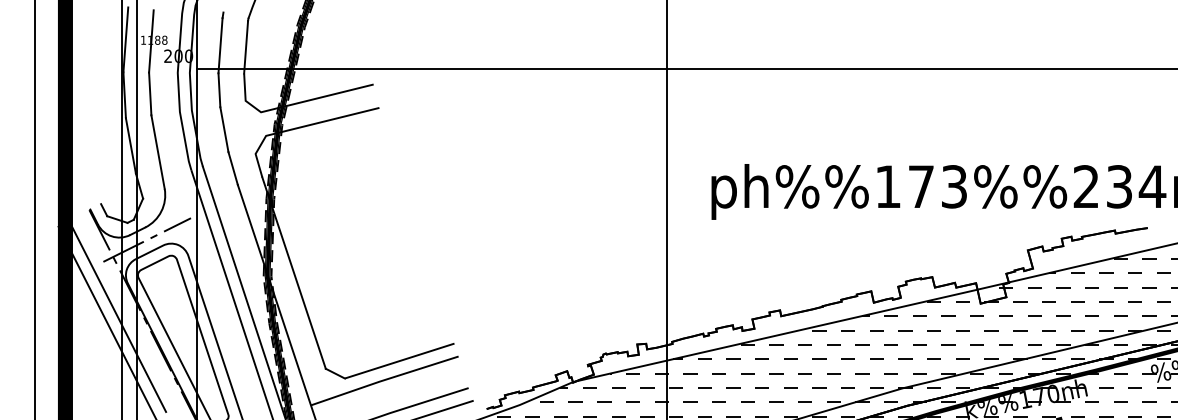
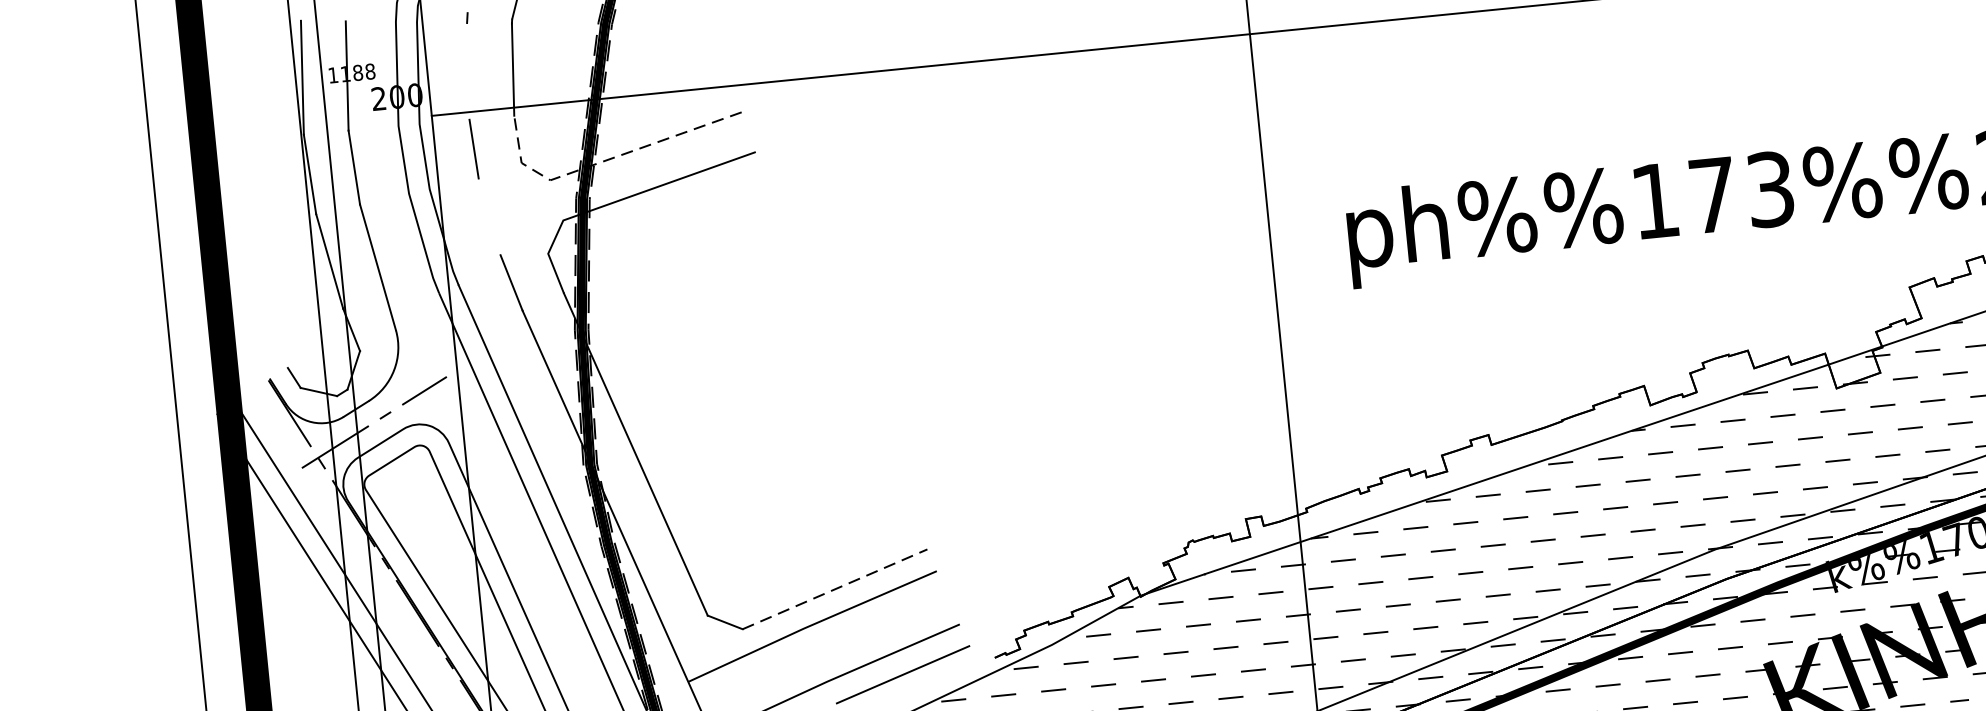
line: (220, 45) -> (468, 71), removed
line: (293, 104) -> (605, 161), solid -> dashed
line: (224, 129) -> (489, 216), removed
line: (399, 361) -> (834, 590), solid -> dashed

